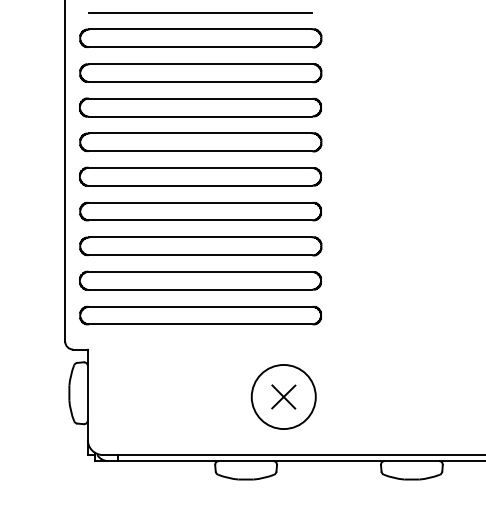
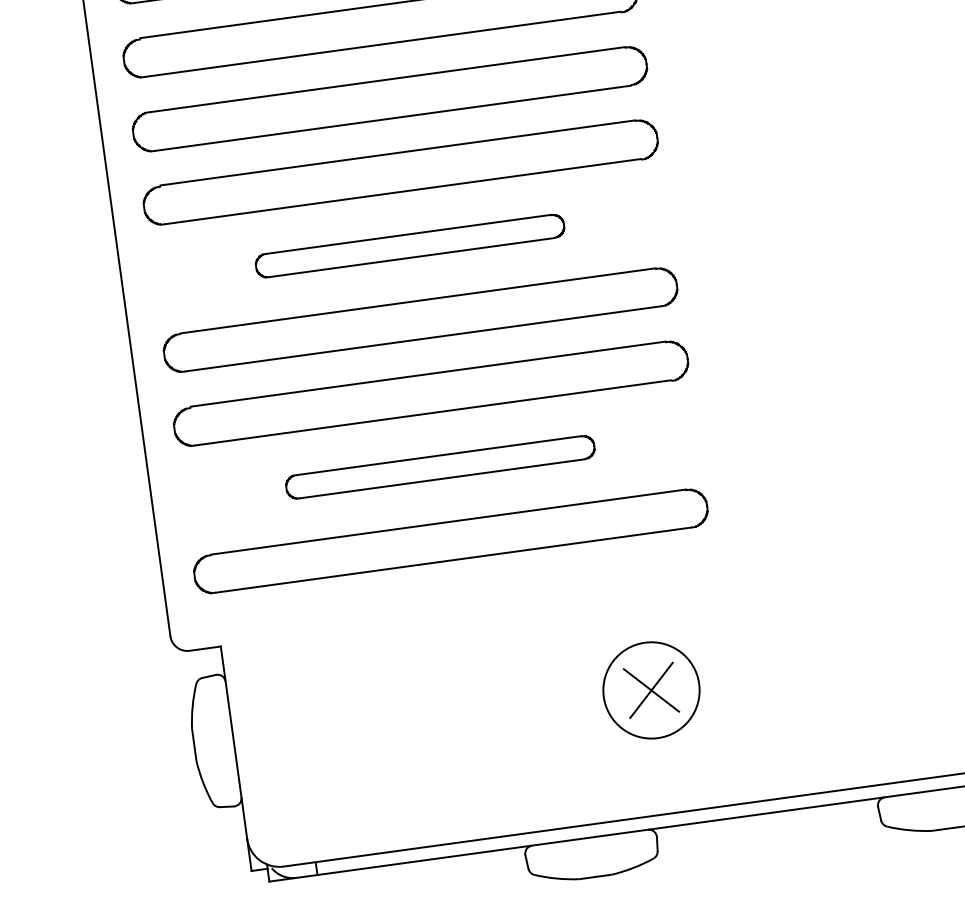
part: (200, 176) -> (410, 245), size x0.6
part: (200, 280) -> (440, 466), size x0.6
circle: (283, 396) -> (650, 689), size x0.7

